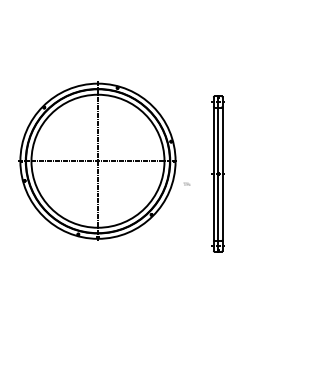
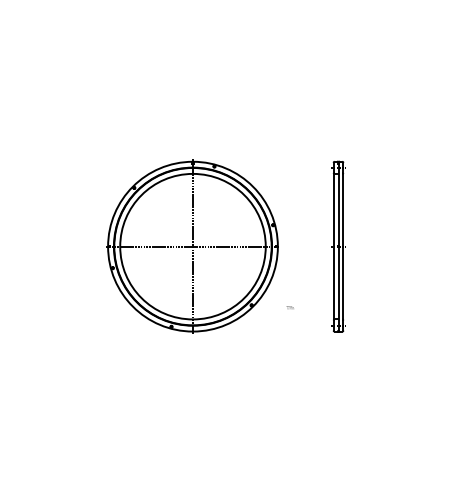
part: (218, 173) -> (338, 246), moved
text: (186, 183) -> (289, 307), moved

